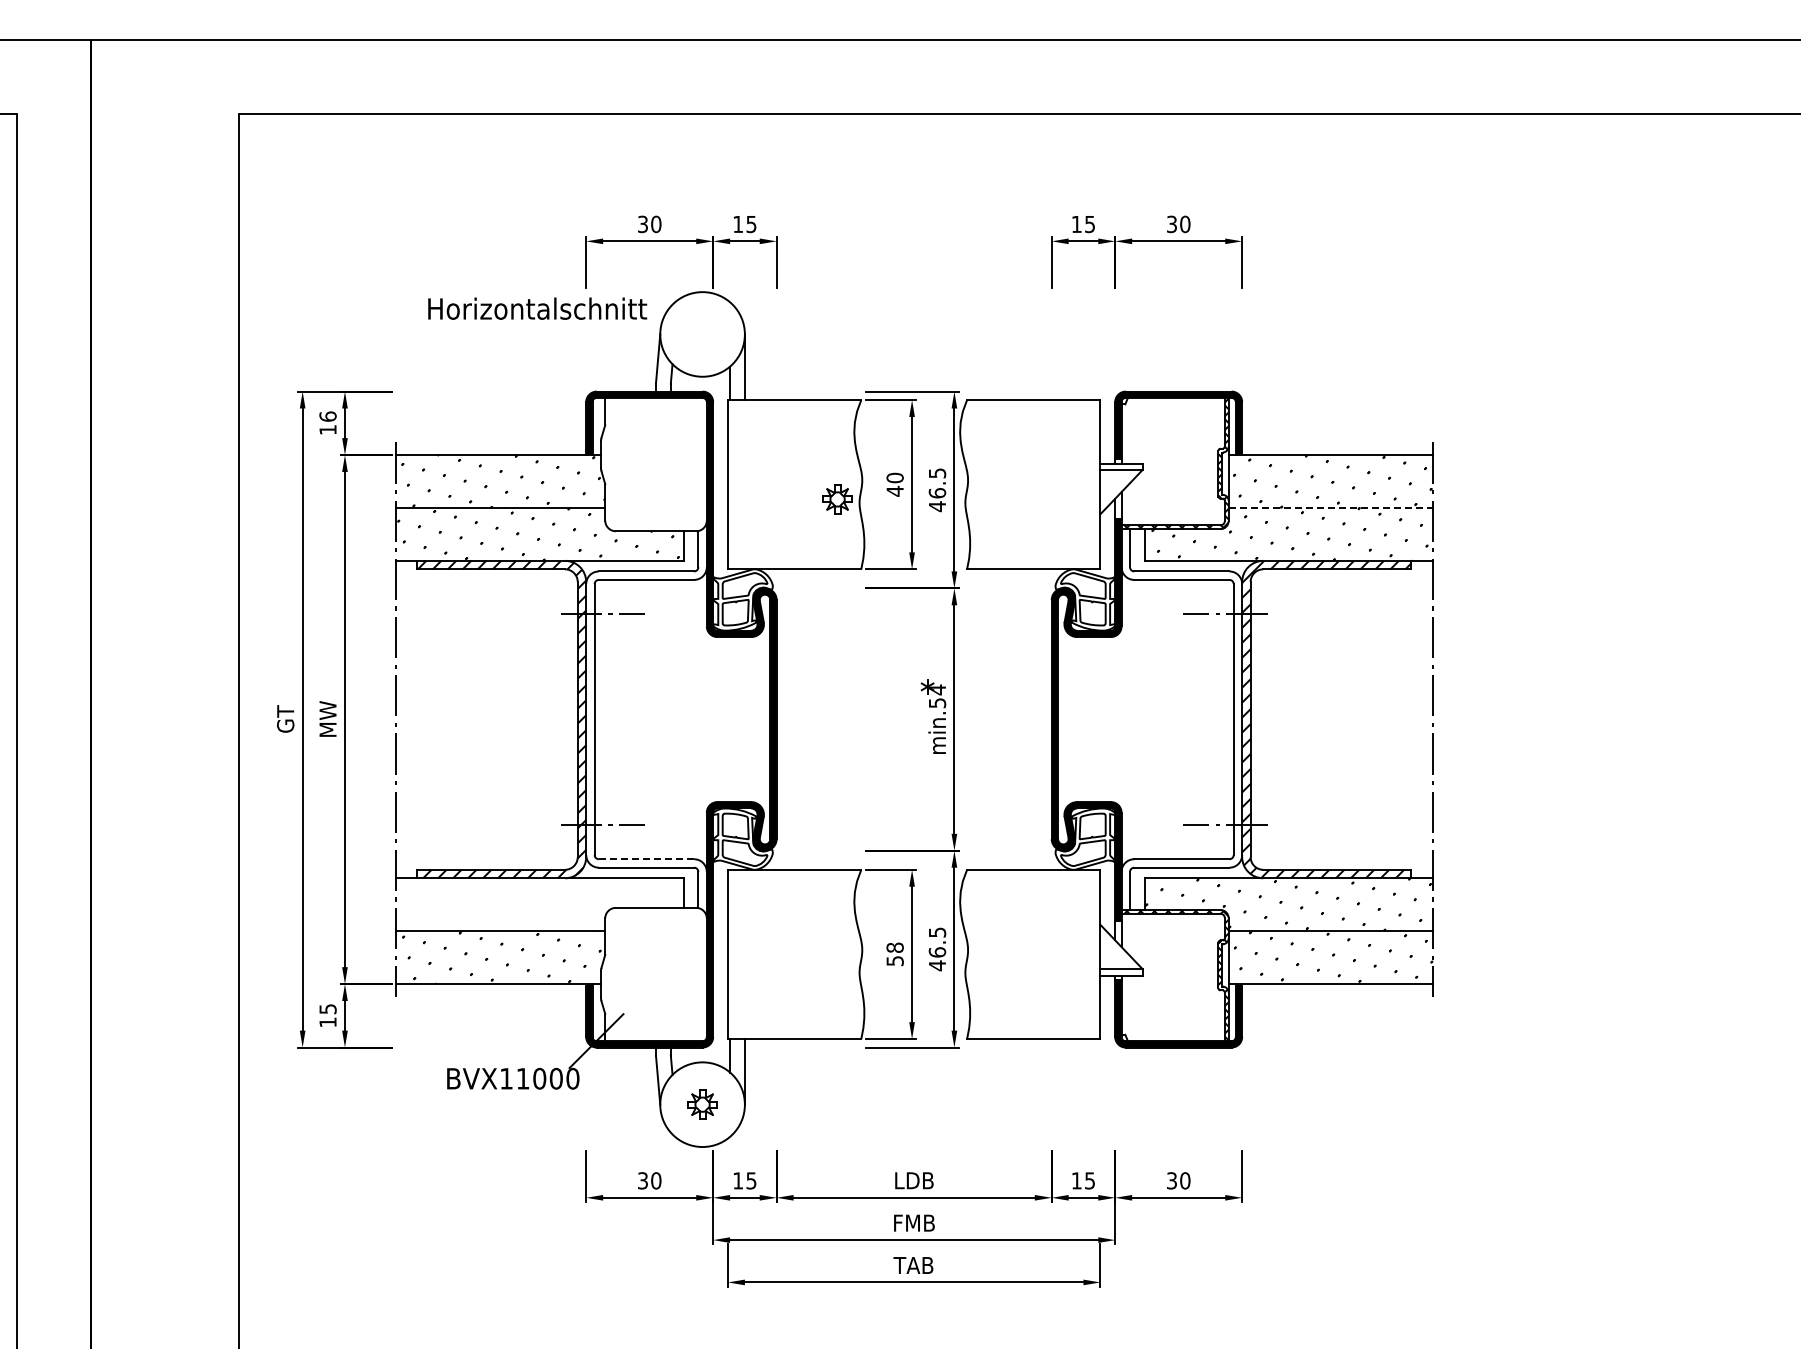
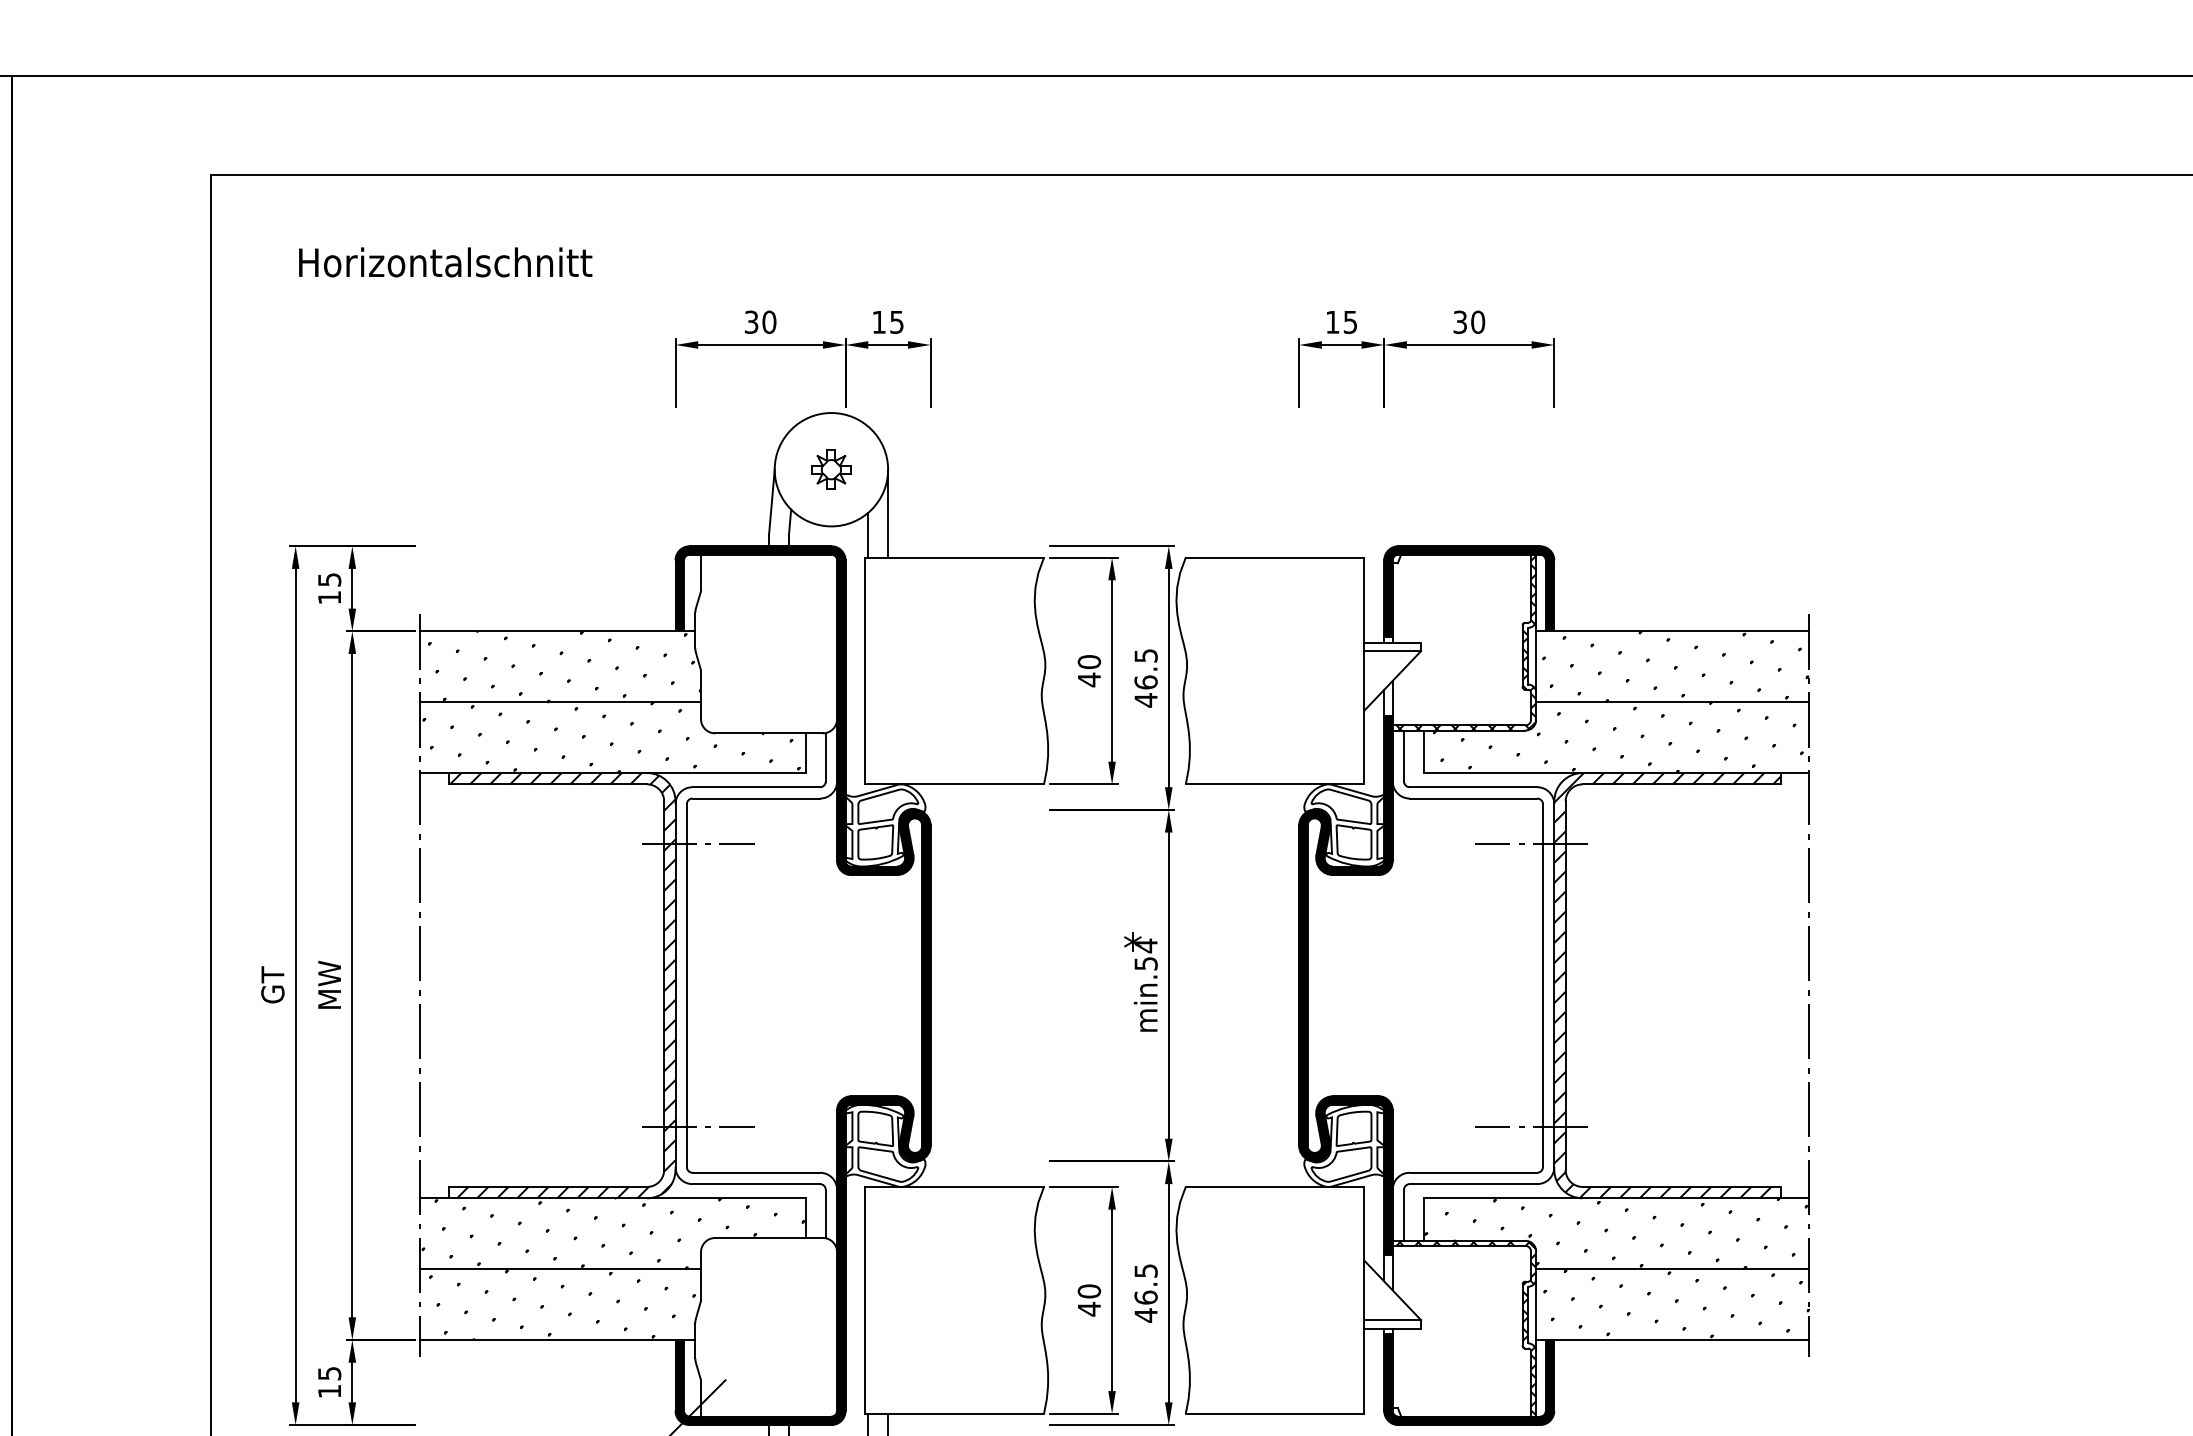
text: (537, 308) -> (445, 262), moved
text: (327, 416) -> (328, 579), 16 -> 15
part: (837, 499) -> (831, 469), moved
line: (1330, 507) -> (1672, 701), dashed -> solid
line: (646, 859) -> (756, 1173), dashed -> solid
hatch: (539, 904) -> (612, 1233), added
text: (894, 954) -> (1088, 1300), 58 -> 40

